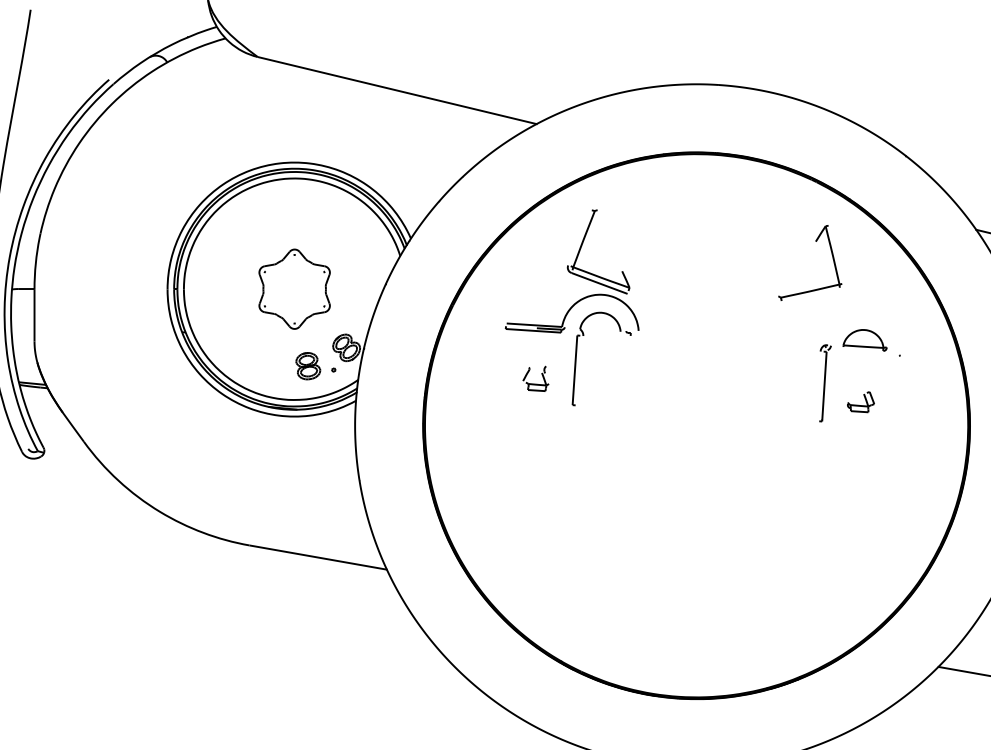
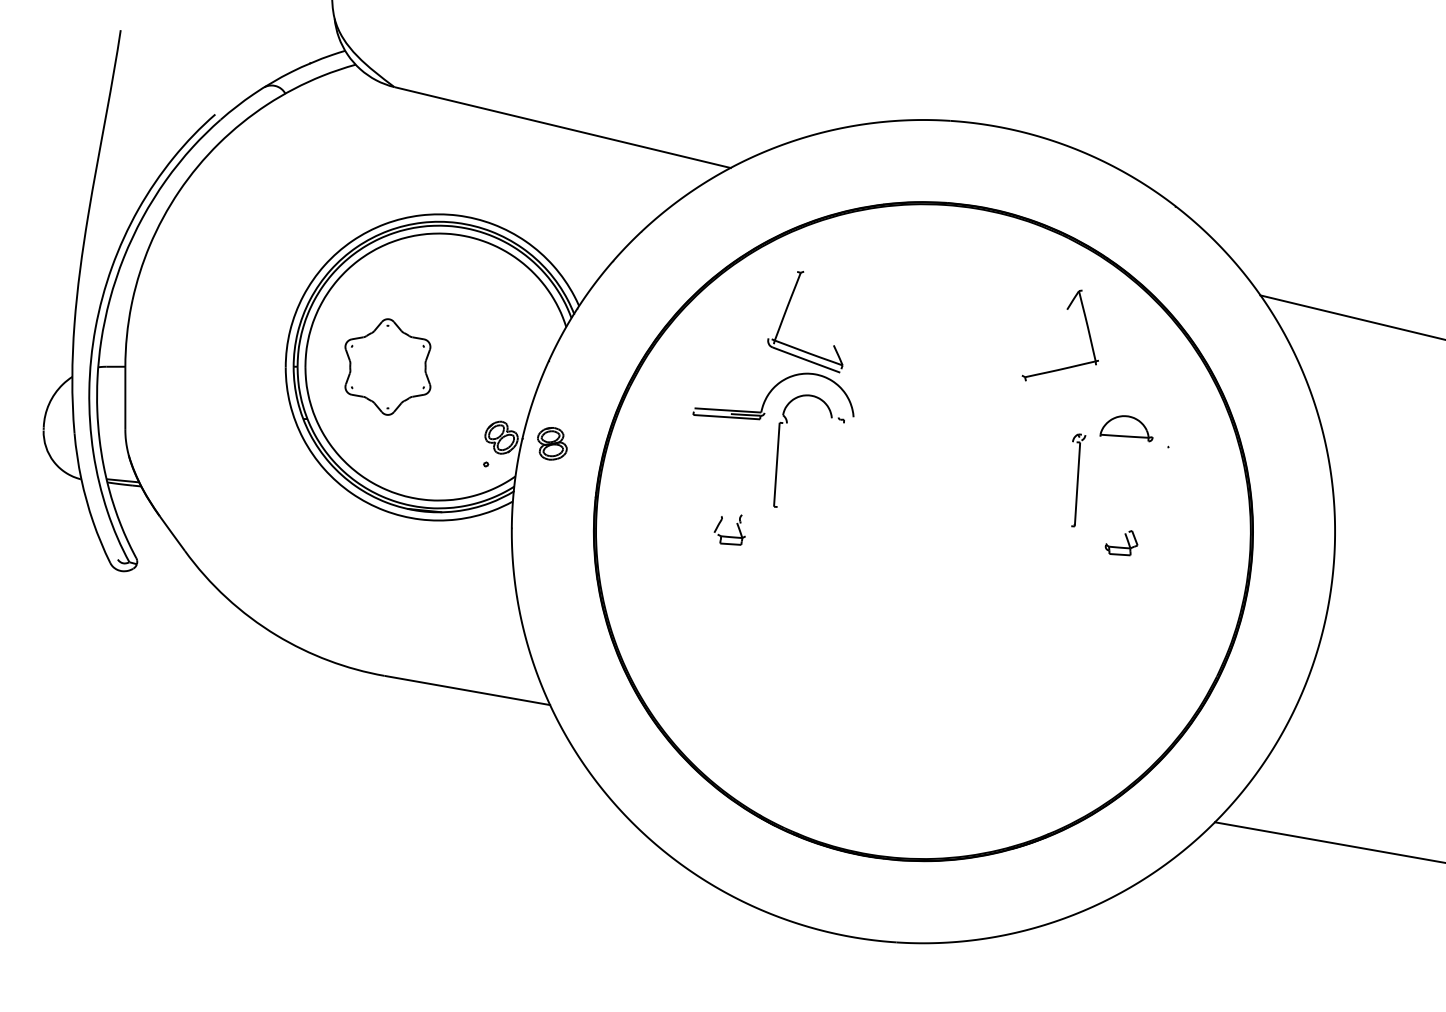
part: (294, 288) -> (387, 366), moved
part: (308, 365) -> (552, 443), moved
part: (533, 383) -> (726, 535), moved
part: (860, 402) -> (1121, 543), moved

